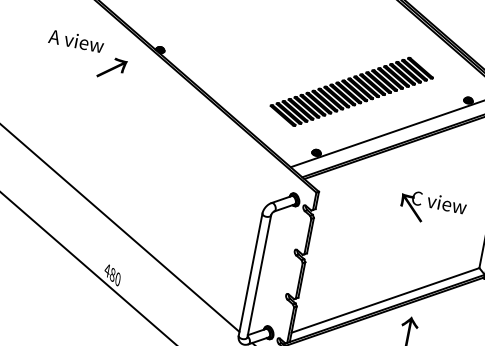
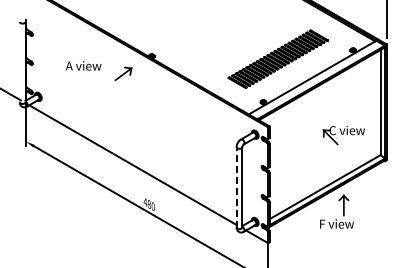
text: (76, 40) -> (83, 65), moved
text: (432, 209) -> (343, 135), moved
line: (250, 273) -> (236, 186), solid -> dashed

